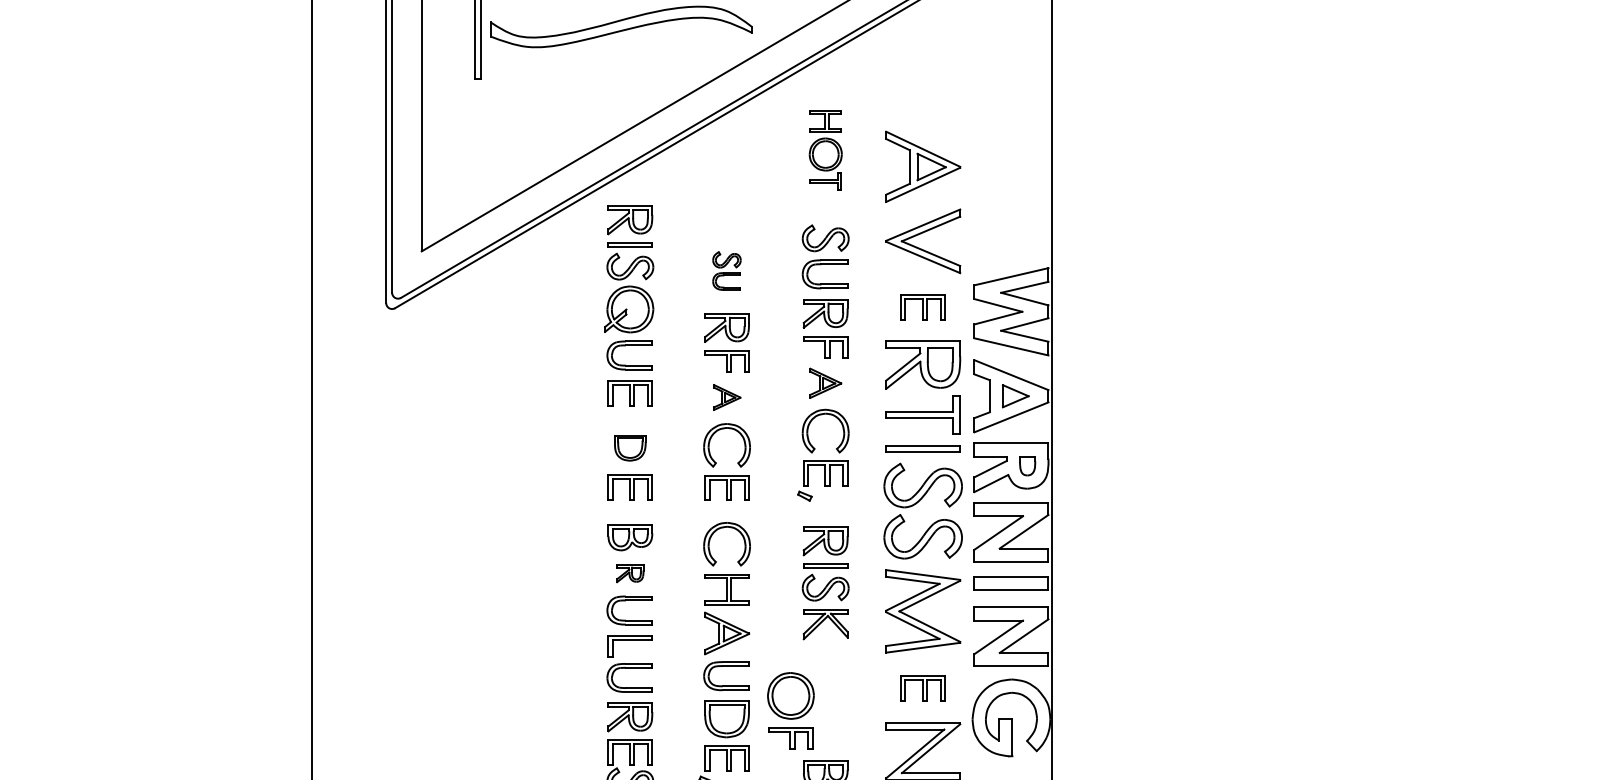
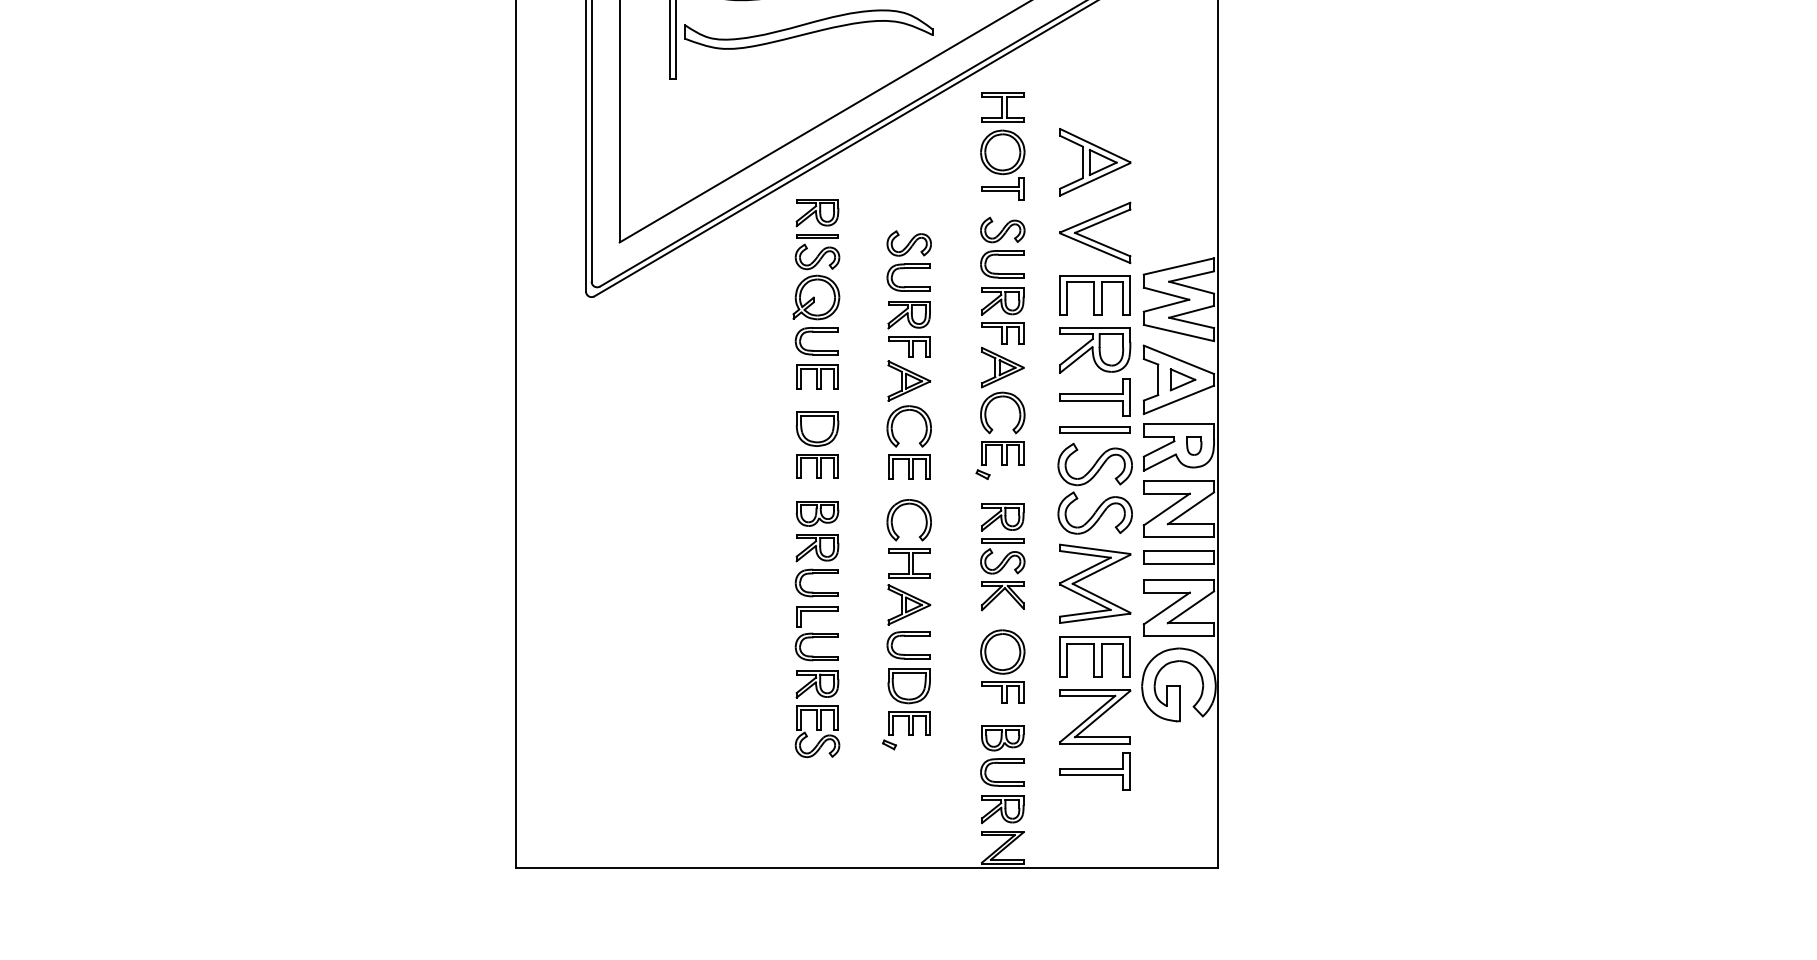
part: (825, 150) -> (1002, 146), size x1.43
part: (726, 270) -> (908, 260), size x1.67
part: (922, 307) -> (1094, 295), size x1.67
part: (825, 383) -> (1002, 367), size x1.43
part: (727, 396) -> (909, 380), size x1.67
part: (630, 447) -> (817, 428), size x1.43
part: (630, 574) -> (817, 548), size x1.67
part: (922, 687) -> (1094, 656), size x1.67
part: (790, 711) -> (1002, 666), moved

